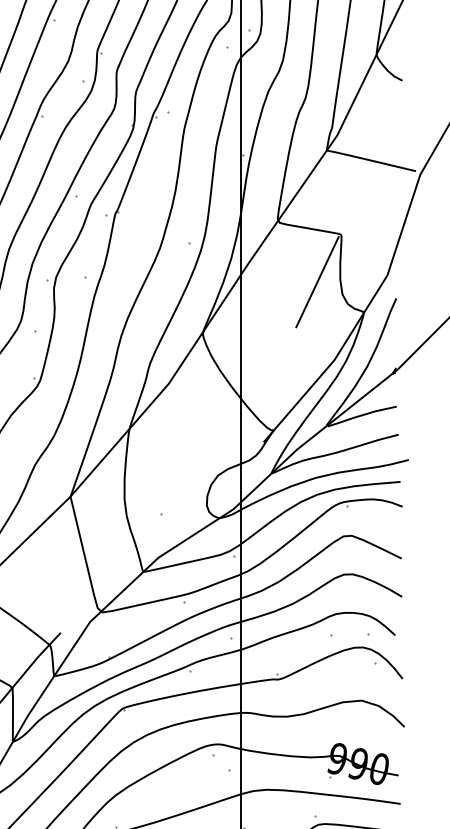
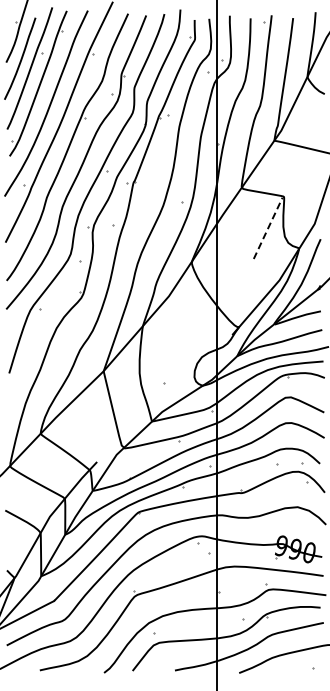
line: (317, 282) -> (268, 228), solid -> dashed

